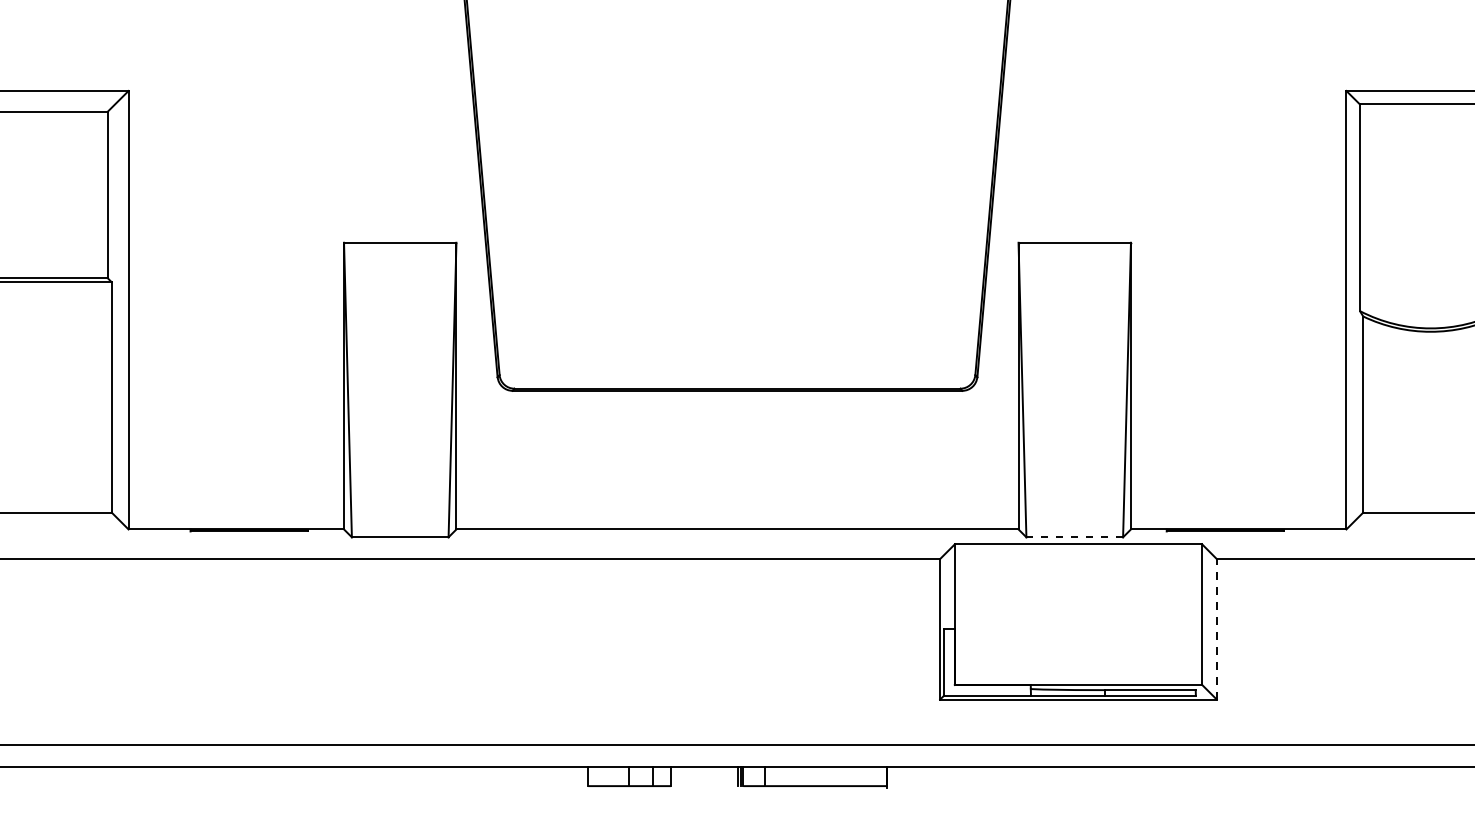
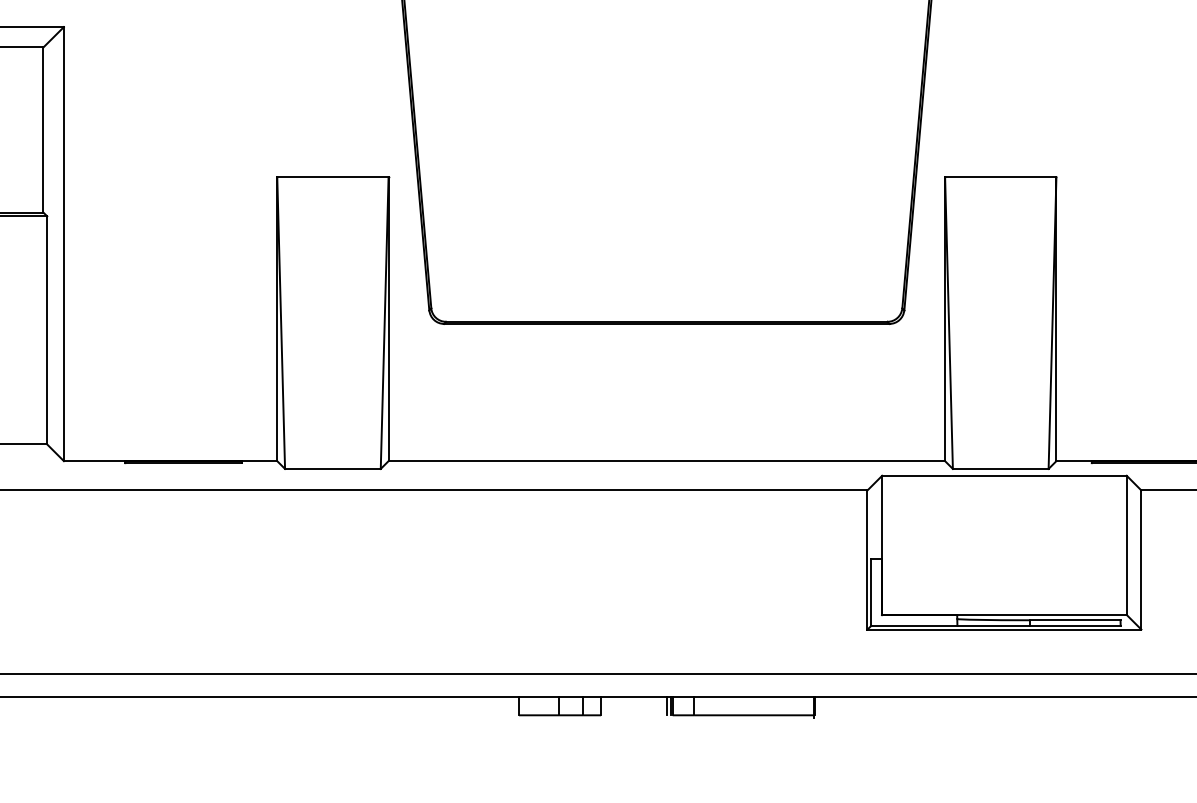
line: (1074, 537) -> (1000, 469), dashed -> solid
line: (1216, 628) -> (1141, 559), dashed -> solid

